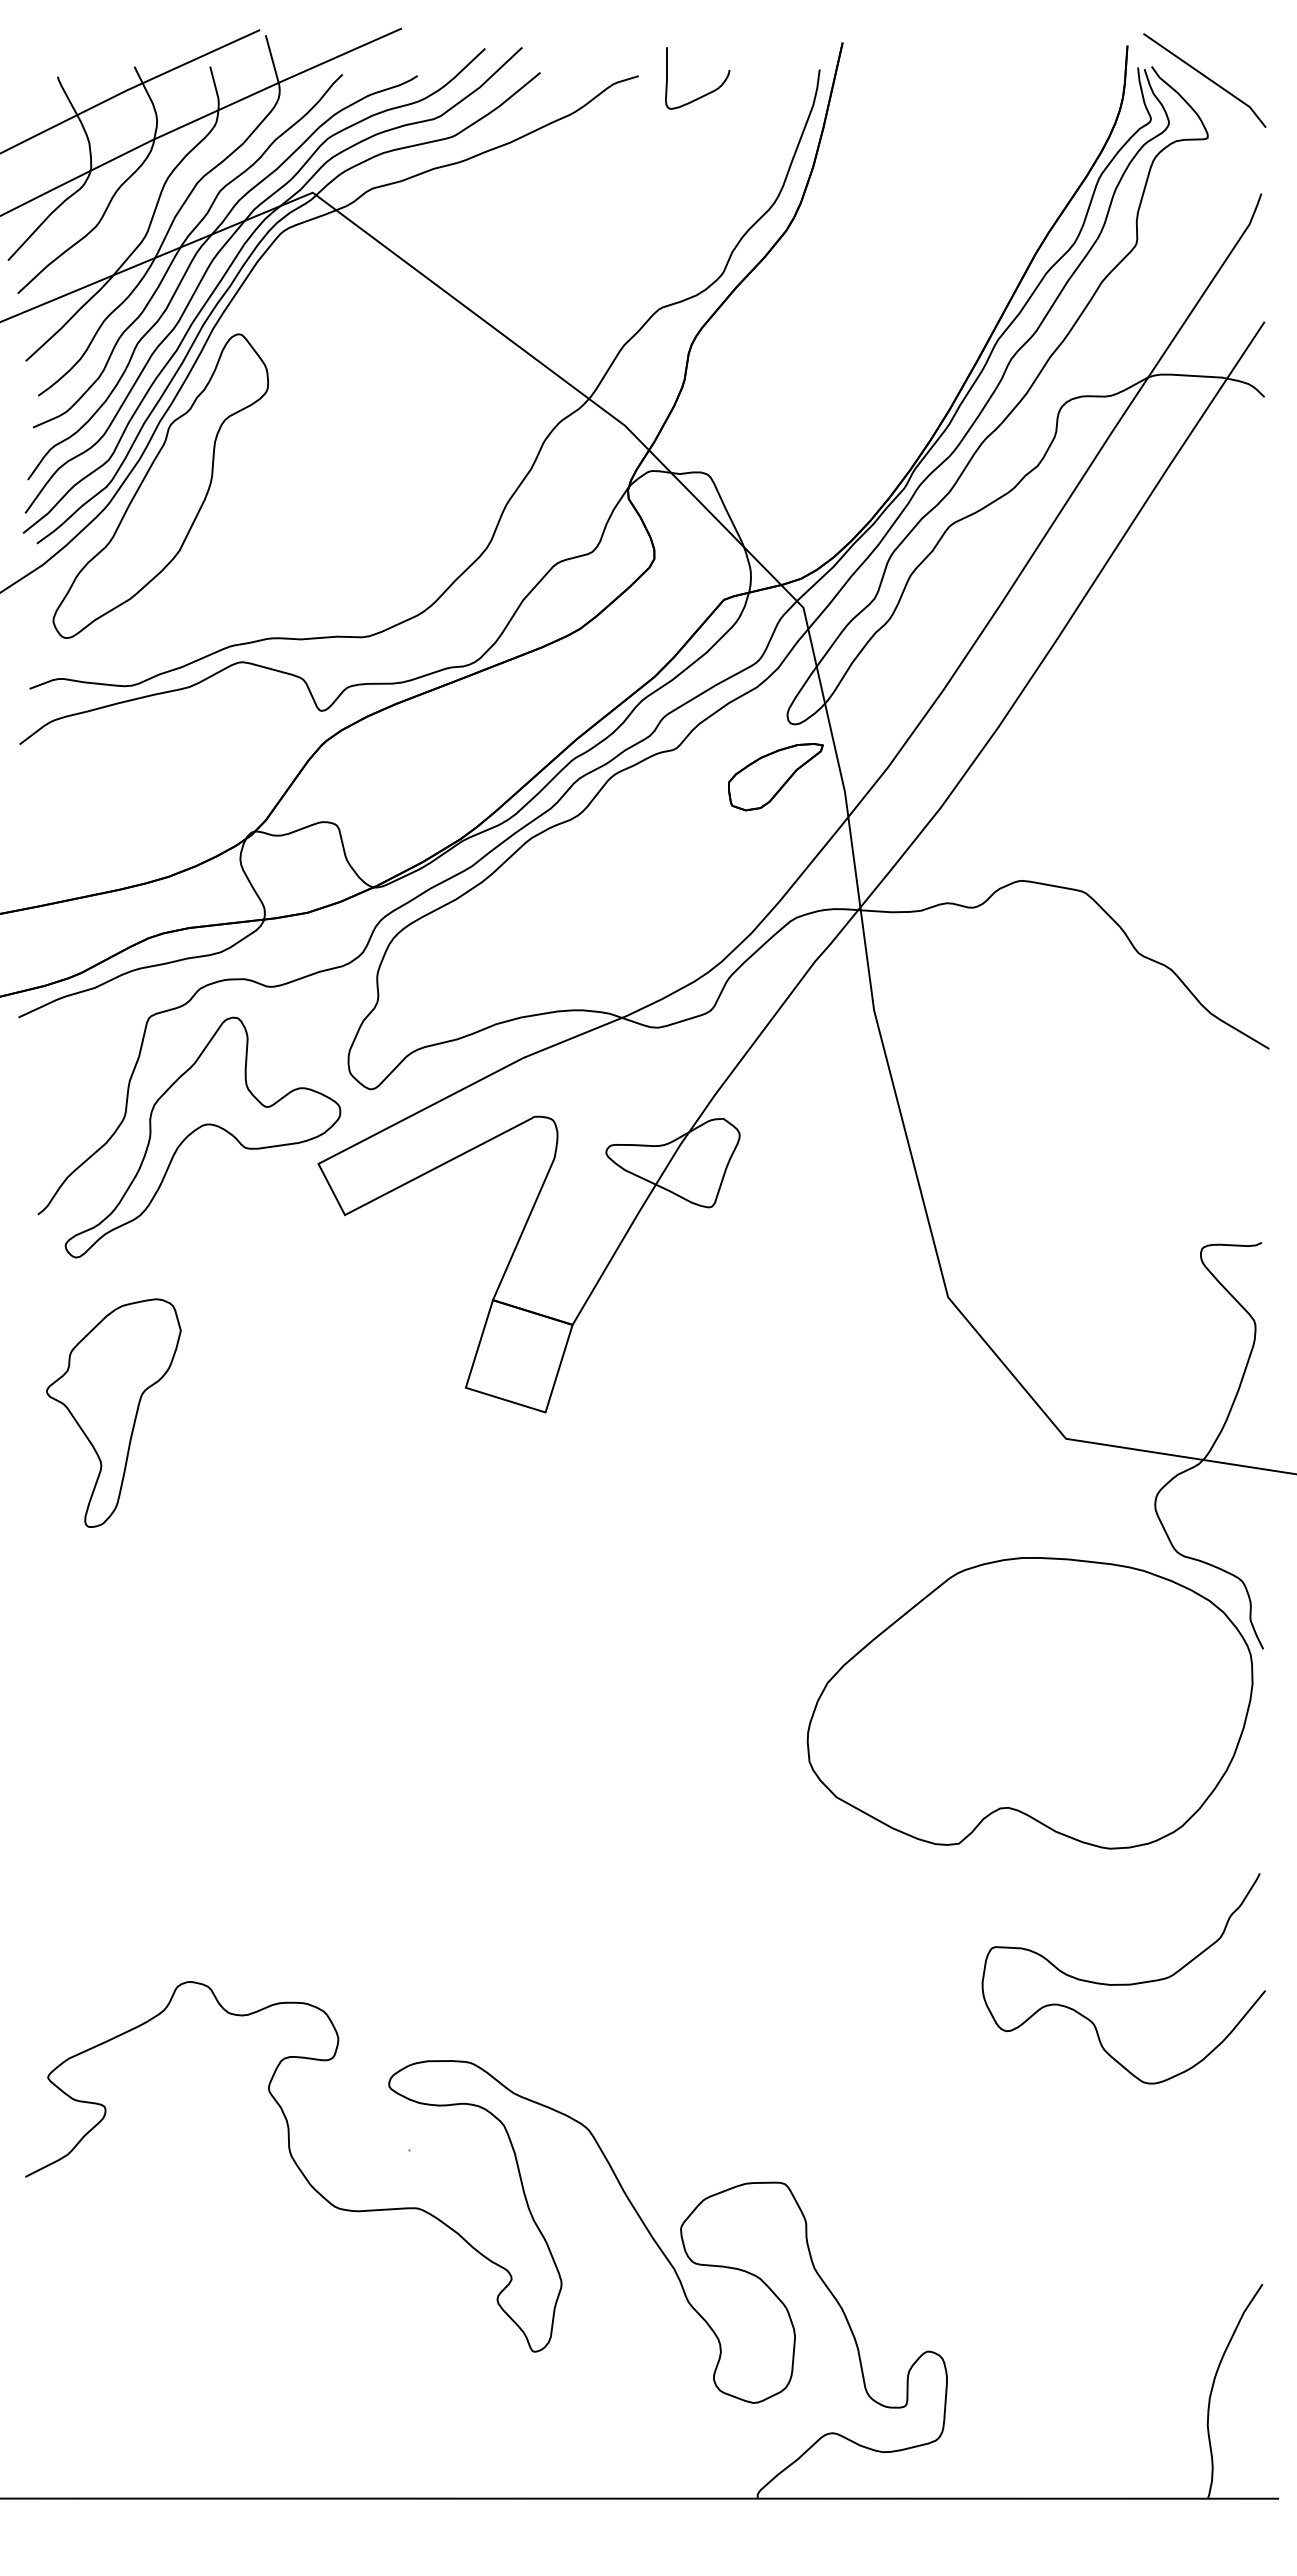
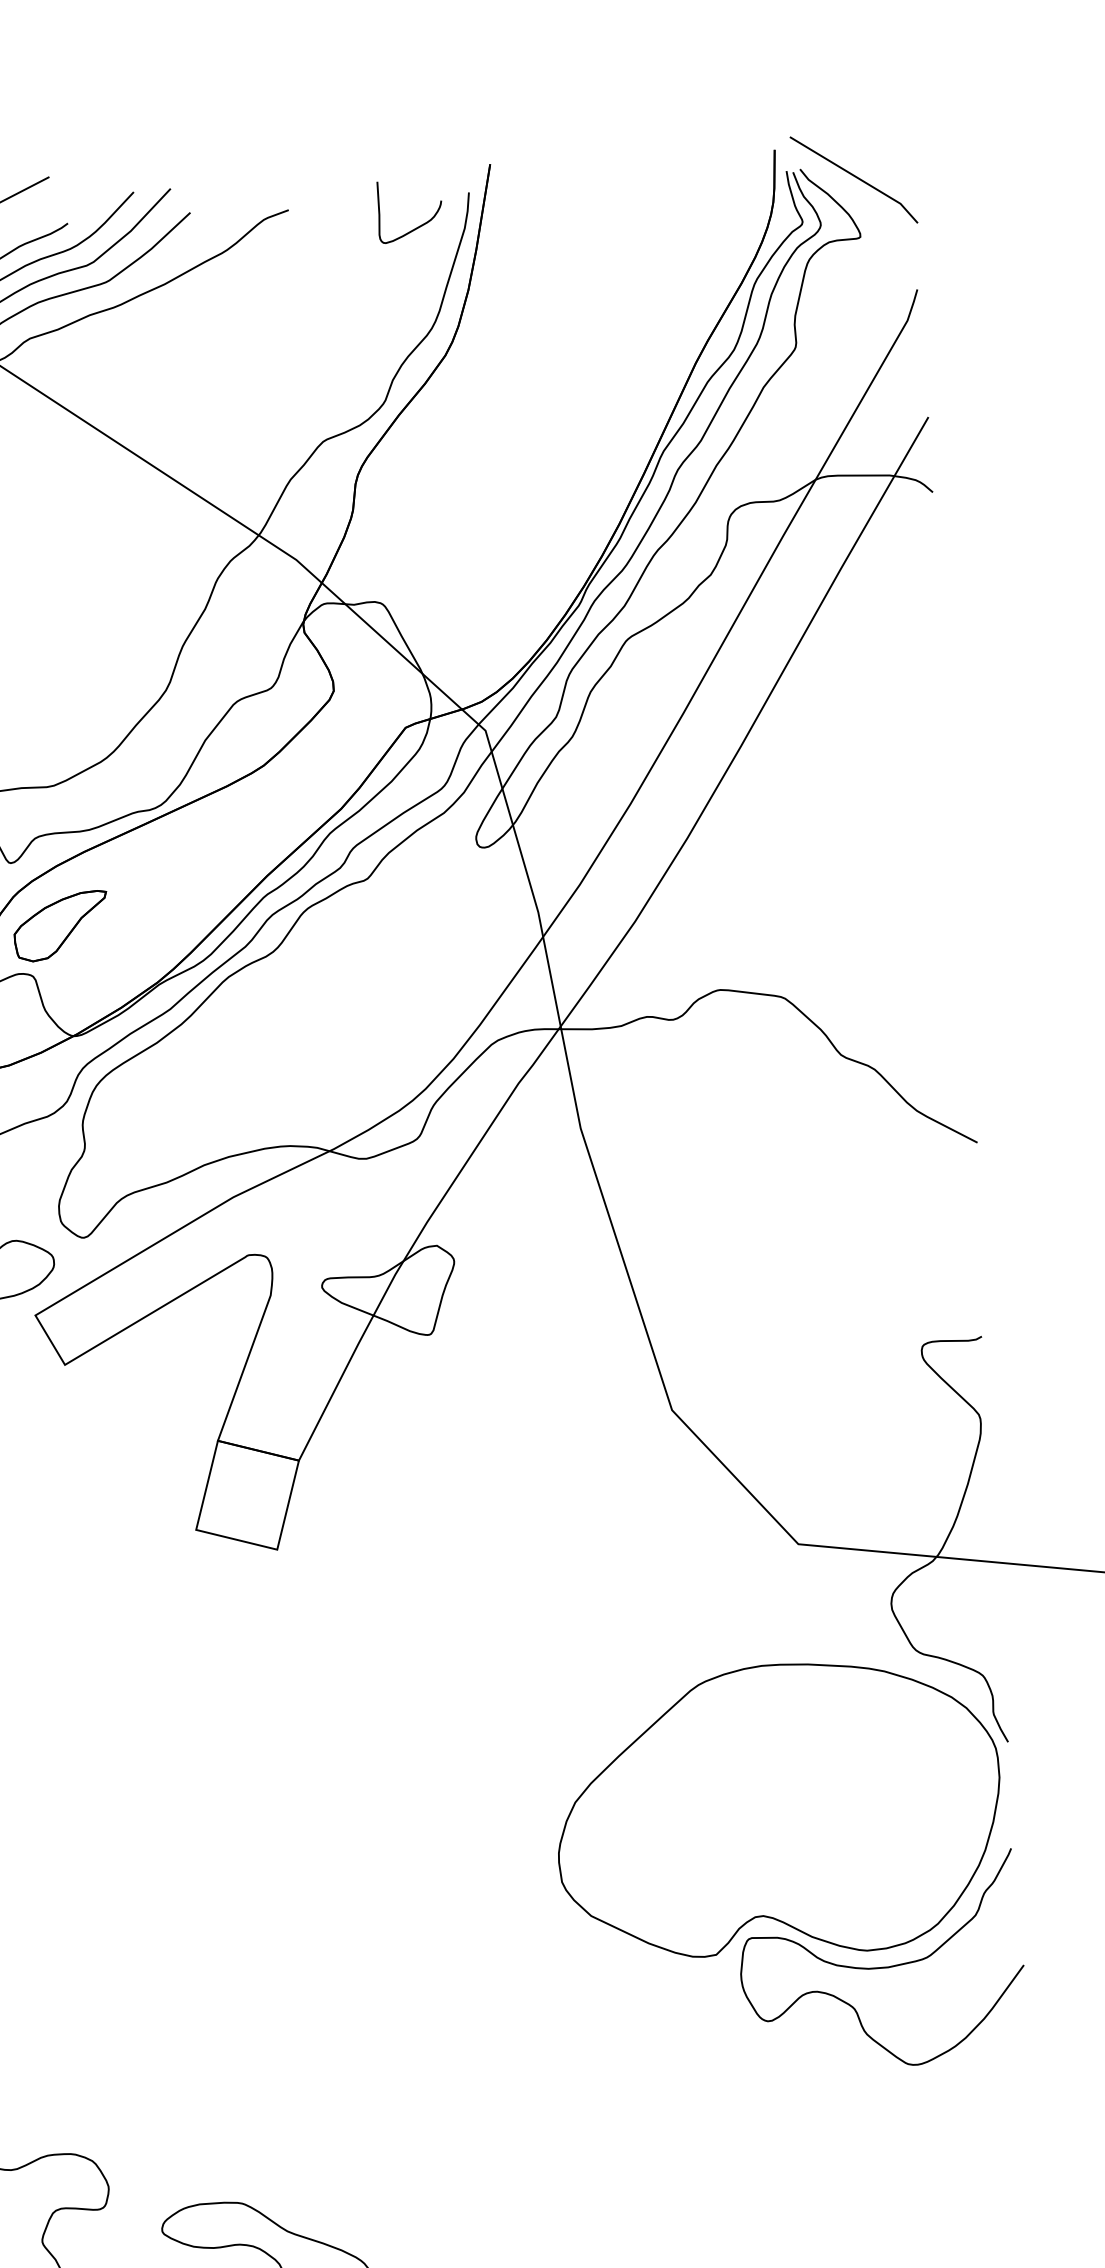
curve: (704, 94) -> (417, 226), moved
part: (775, 777) -> (60, 926), moved
curve: (1123, 1983) -> (881, 1966), moved

